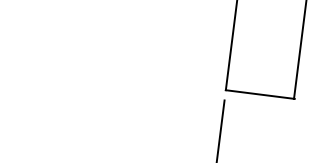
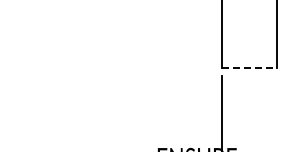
line: (260, 94) -> (249, 67), solid -> dashed

